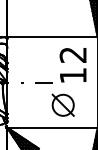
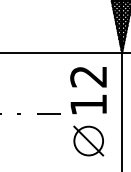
part: (62, 104) -> (87, 139), moved

